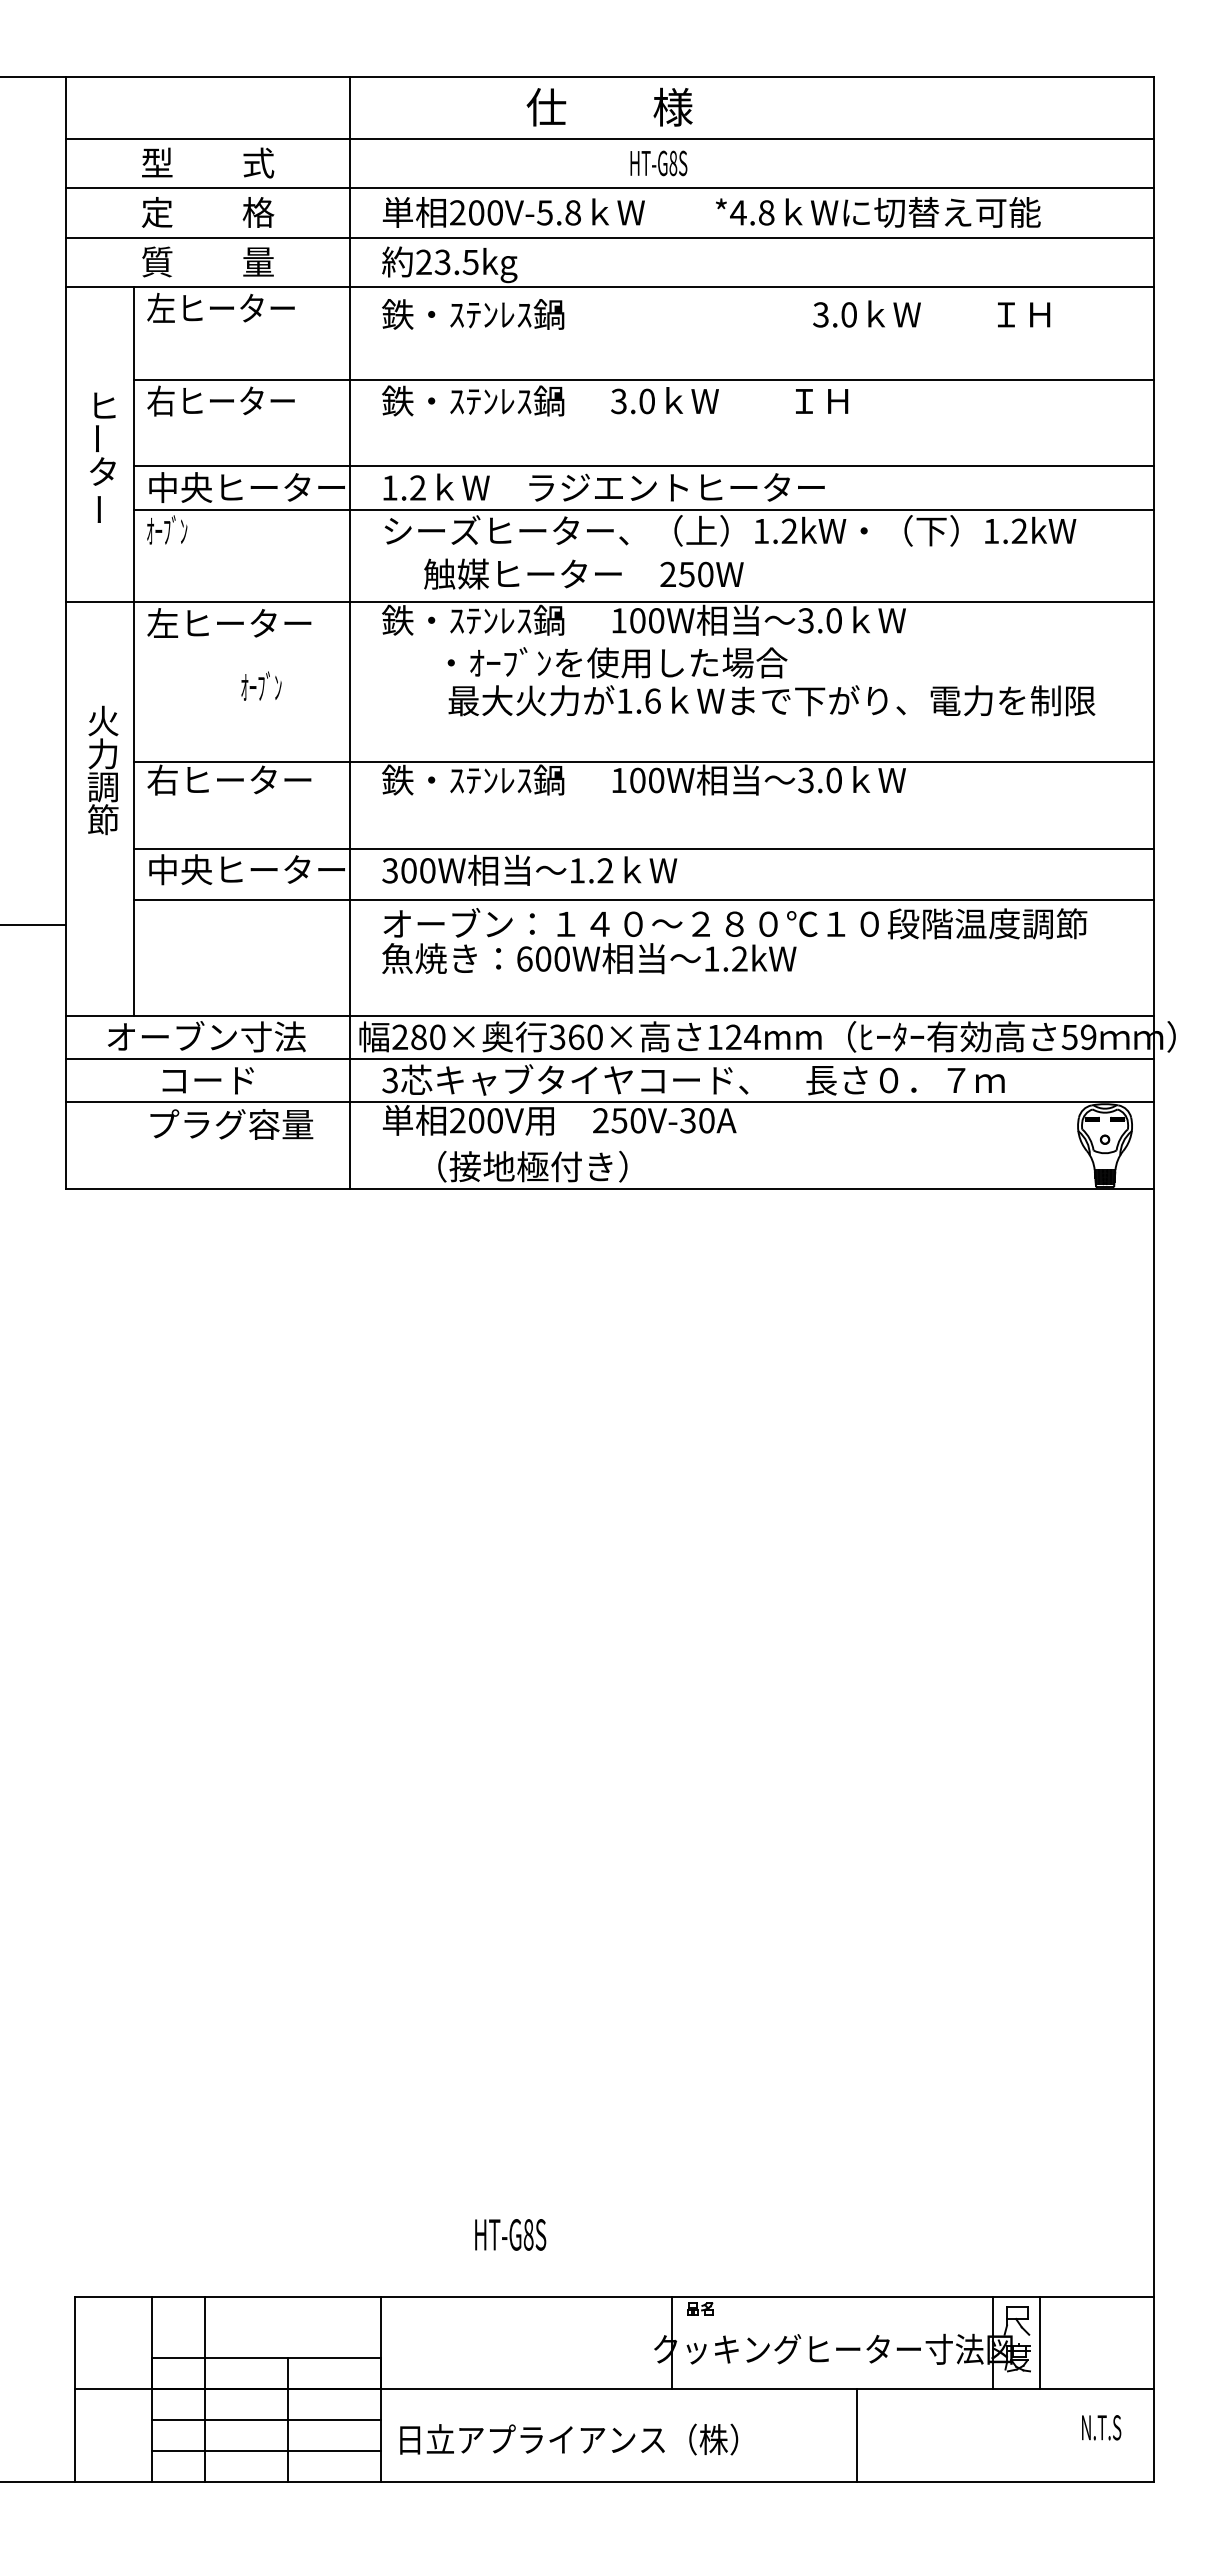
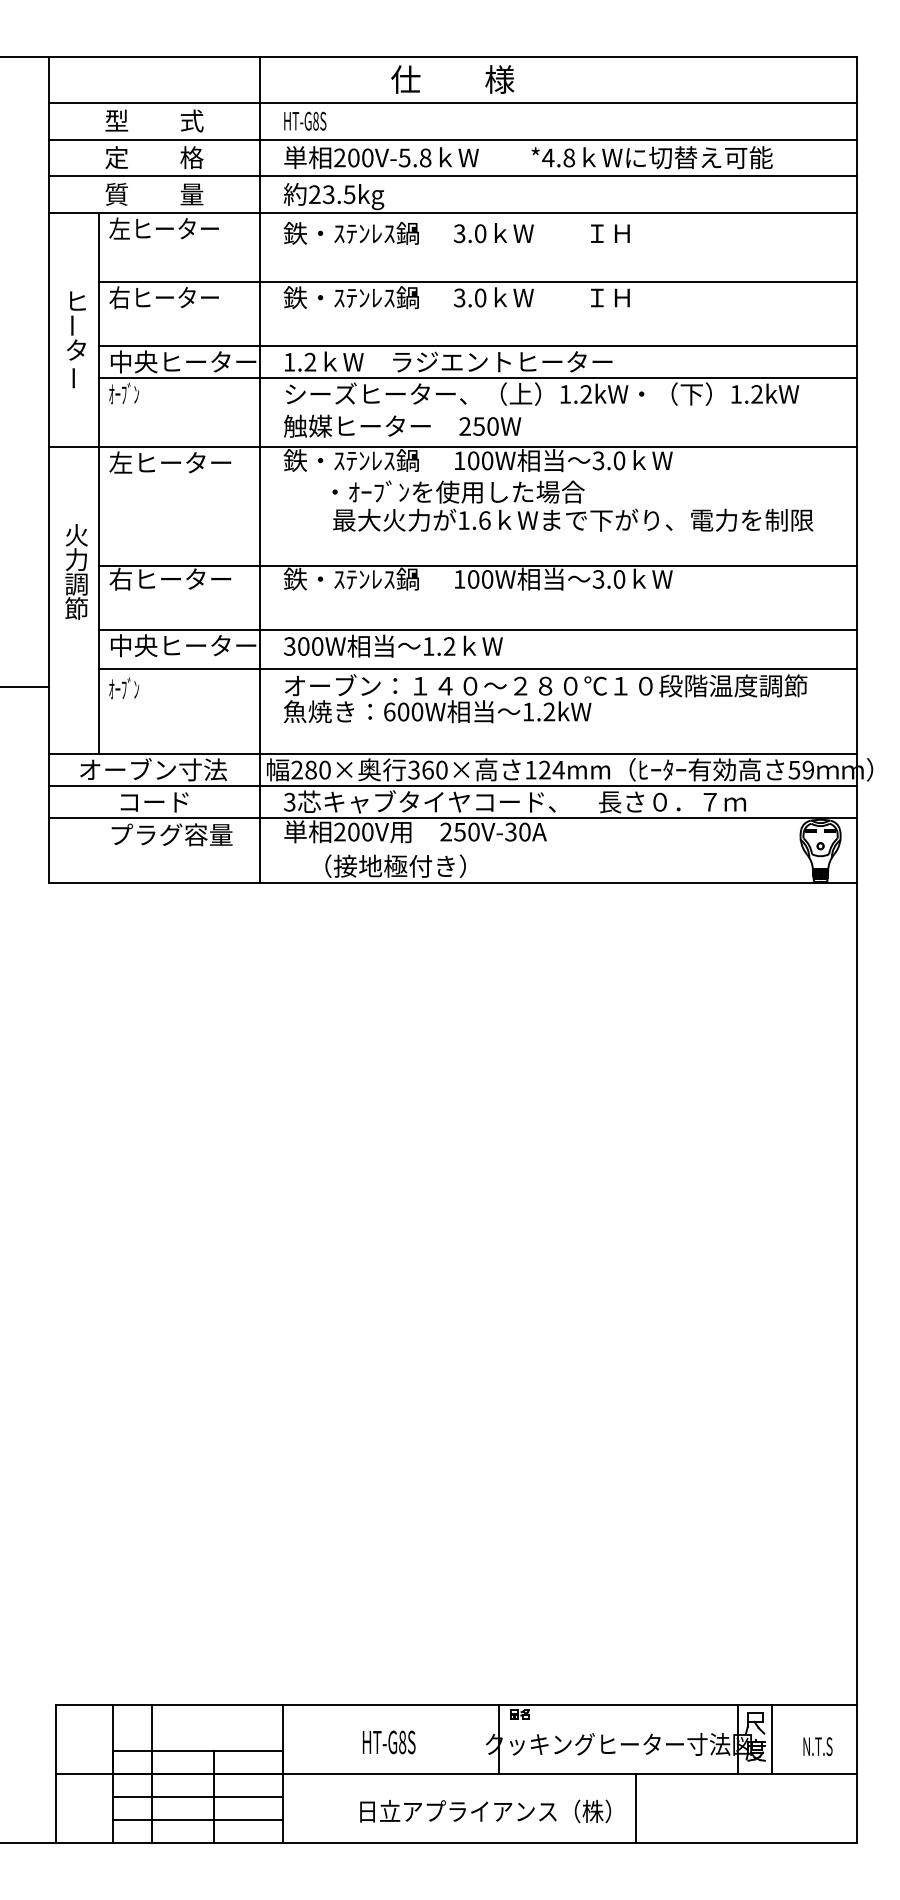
text: (659, 162) -> (305, 120), moved
text: (931, 314) -> (541, 233), moved
text: (583, 573) -> (402, 425), moved
text: (261, 686) -> (124, 688), moved
text: (509, 2234) -> (388, 1742), moved
text: (1100, 2427) -> (817, 1746), moved
text: (568, 2439) -> (485, 1811), moved

